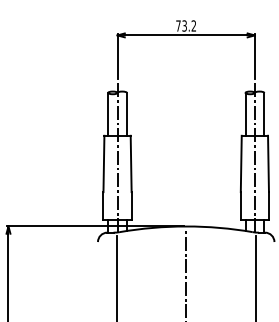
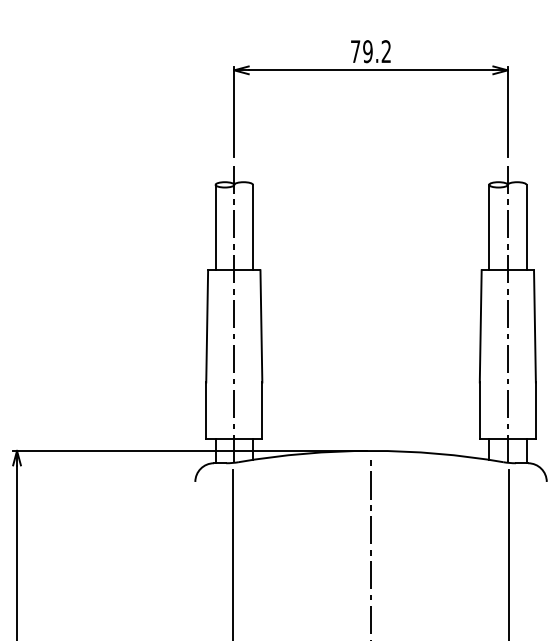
text: (184, 25) -> (367, 50), 73.2 -> 79.2

